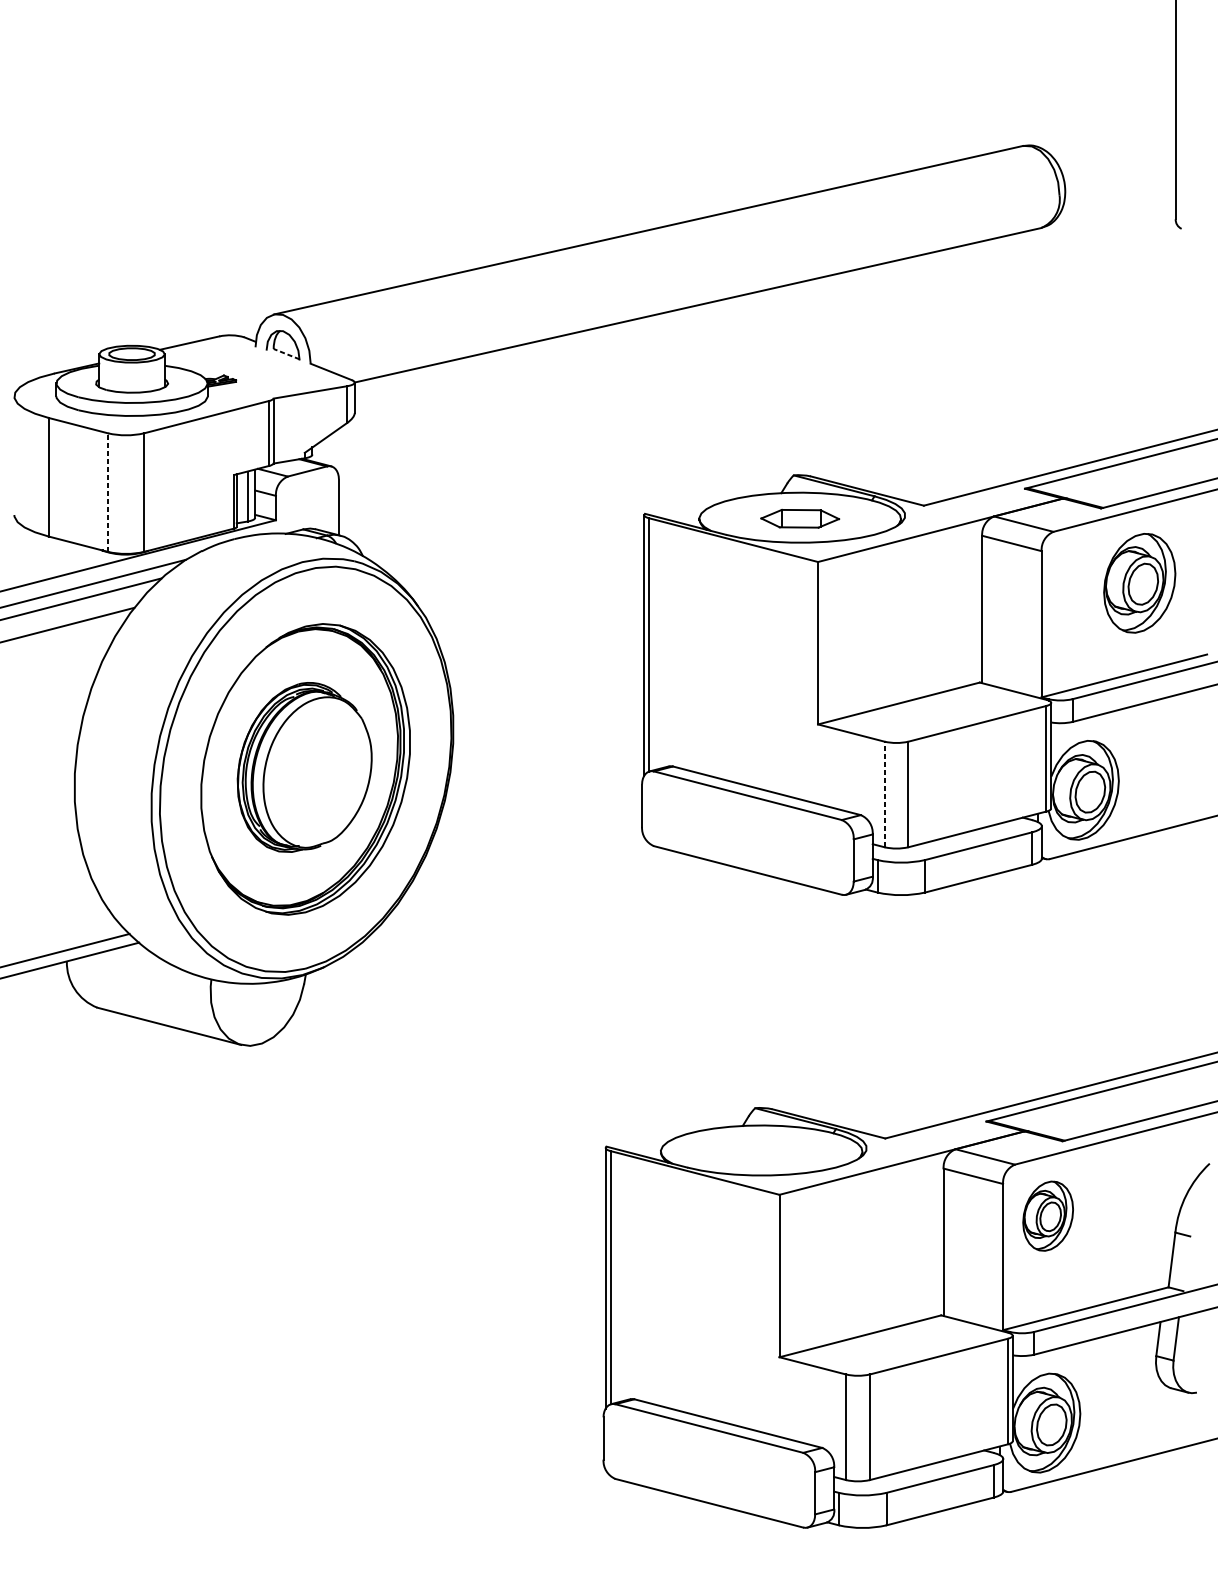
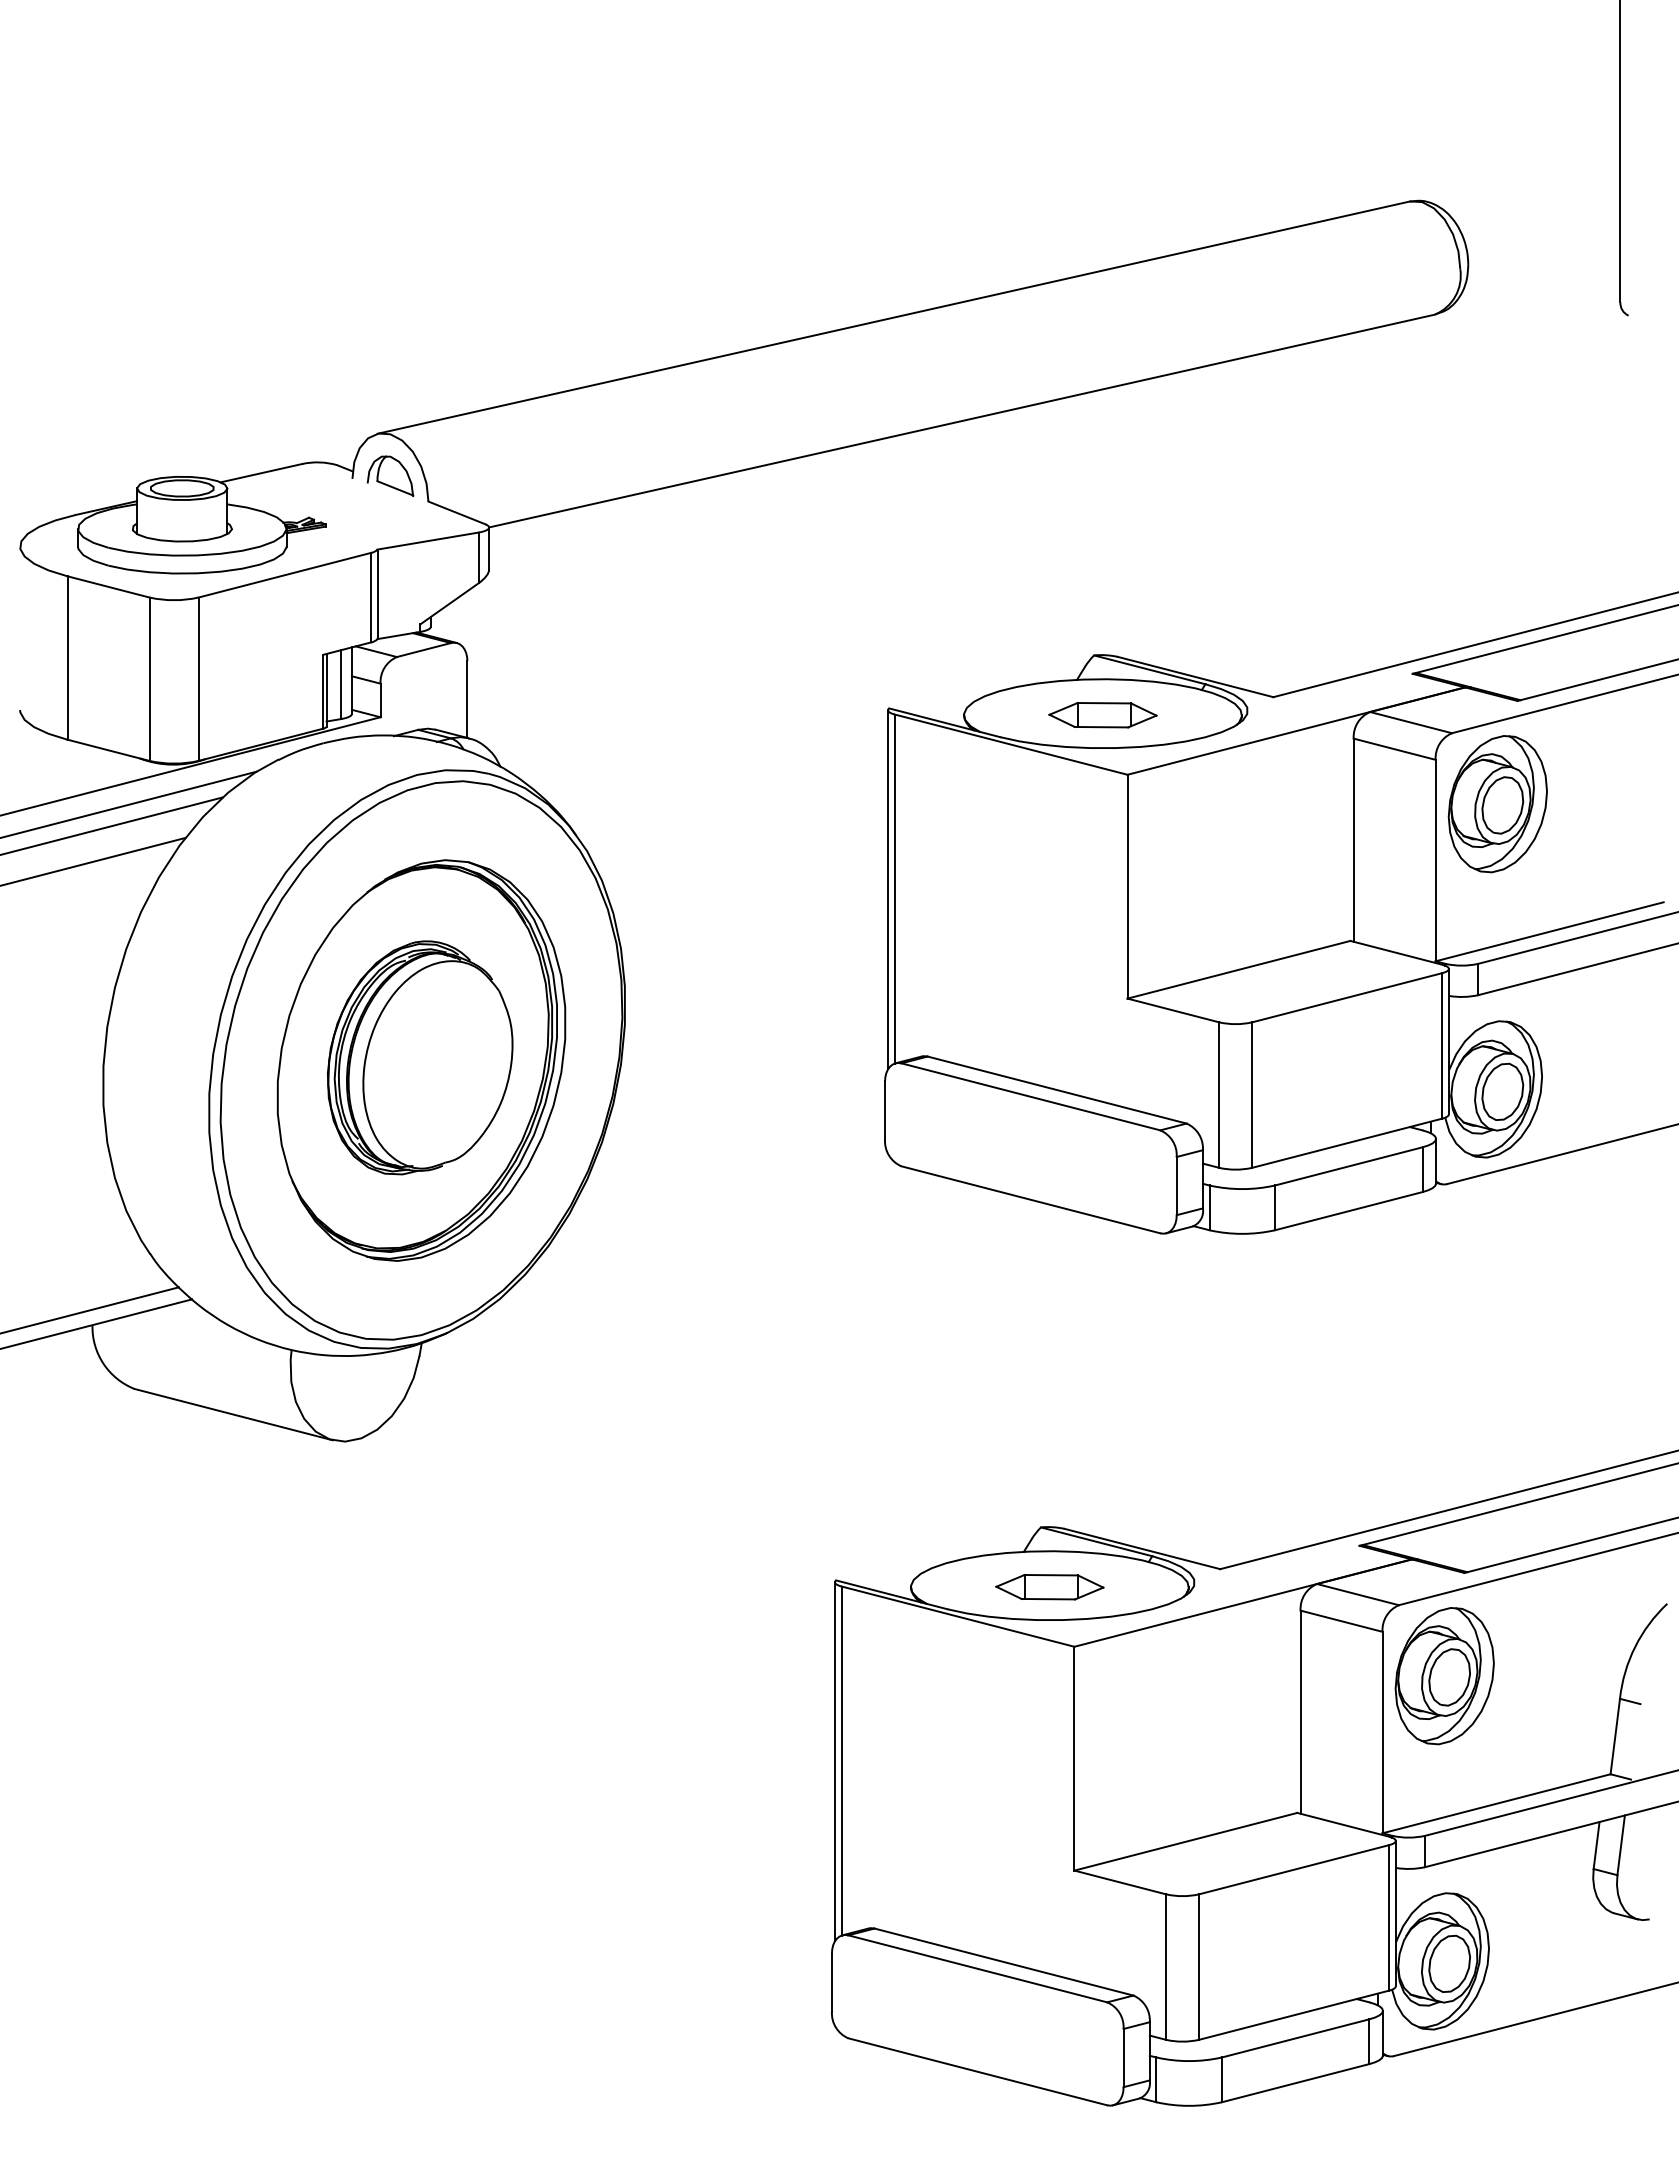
line: (286, 354) -> (394, 488), dashed -> solid
line: (108, 492) -> (149, 679), dashed -> solid
part: (1139, 583) -> (1497, 804), moved
line: (884, 794) -> (1219, 1095), dashed -> solid
part: (761, 1151) -> (1049, 1587), added
part: (1048, 1216) -> (1444, 1676), size x1.43

